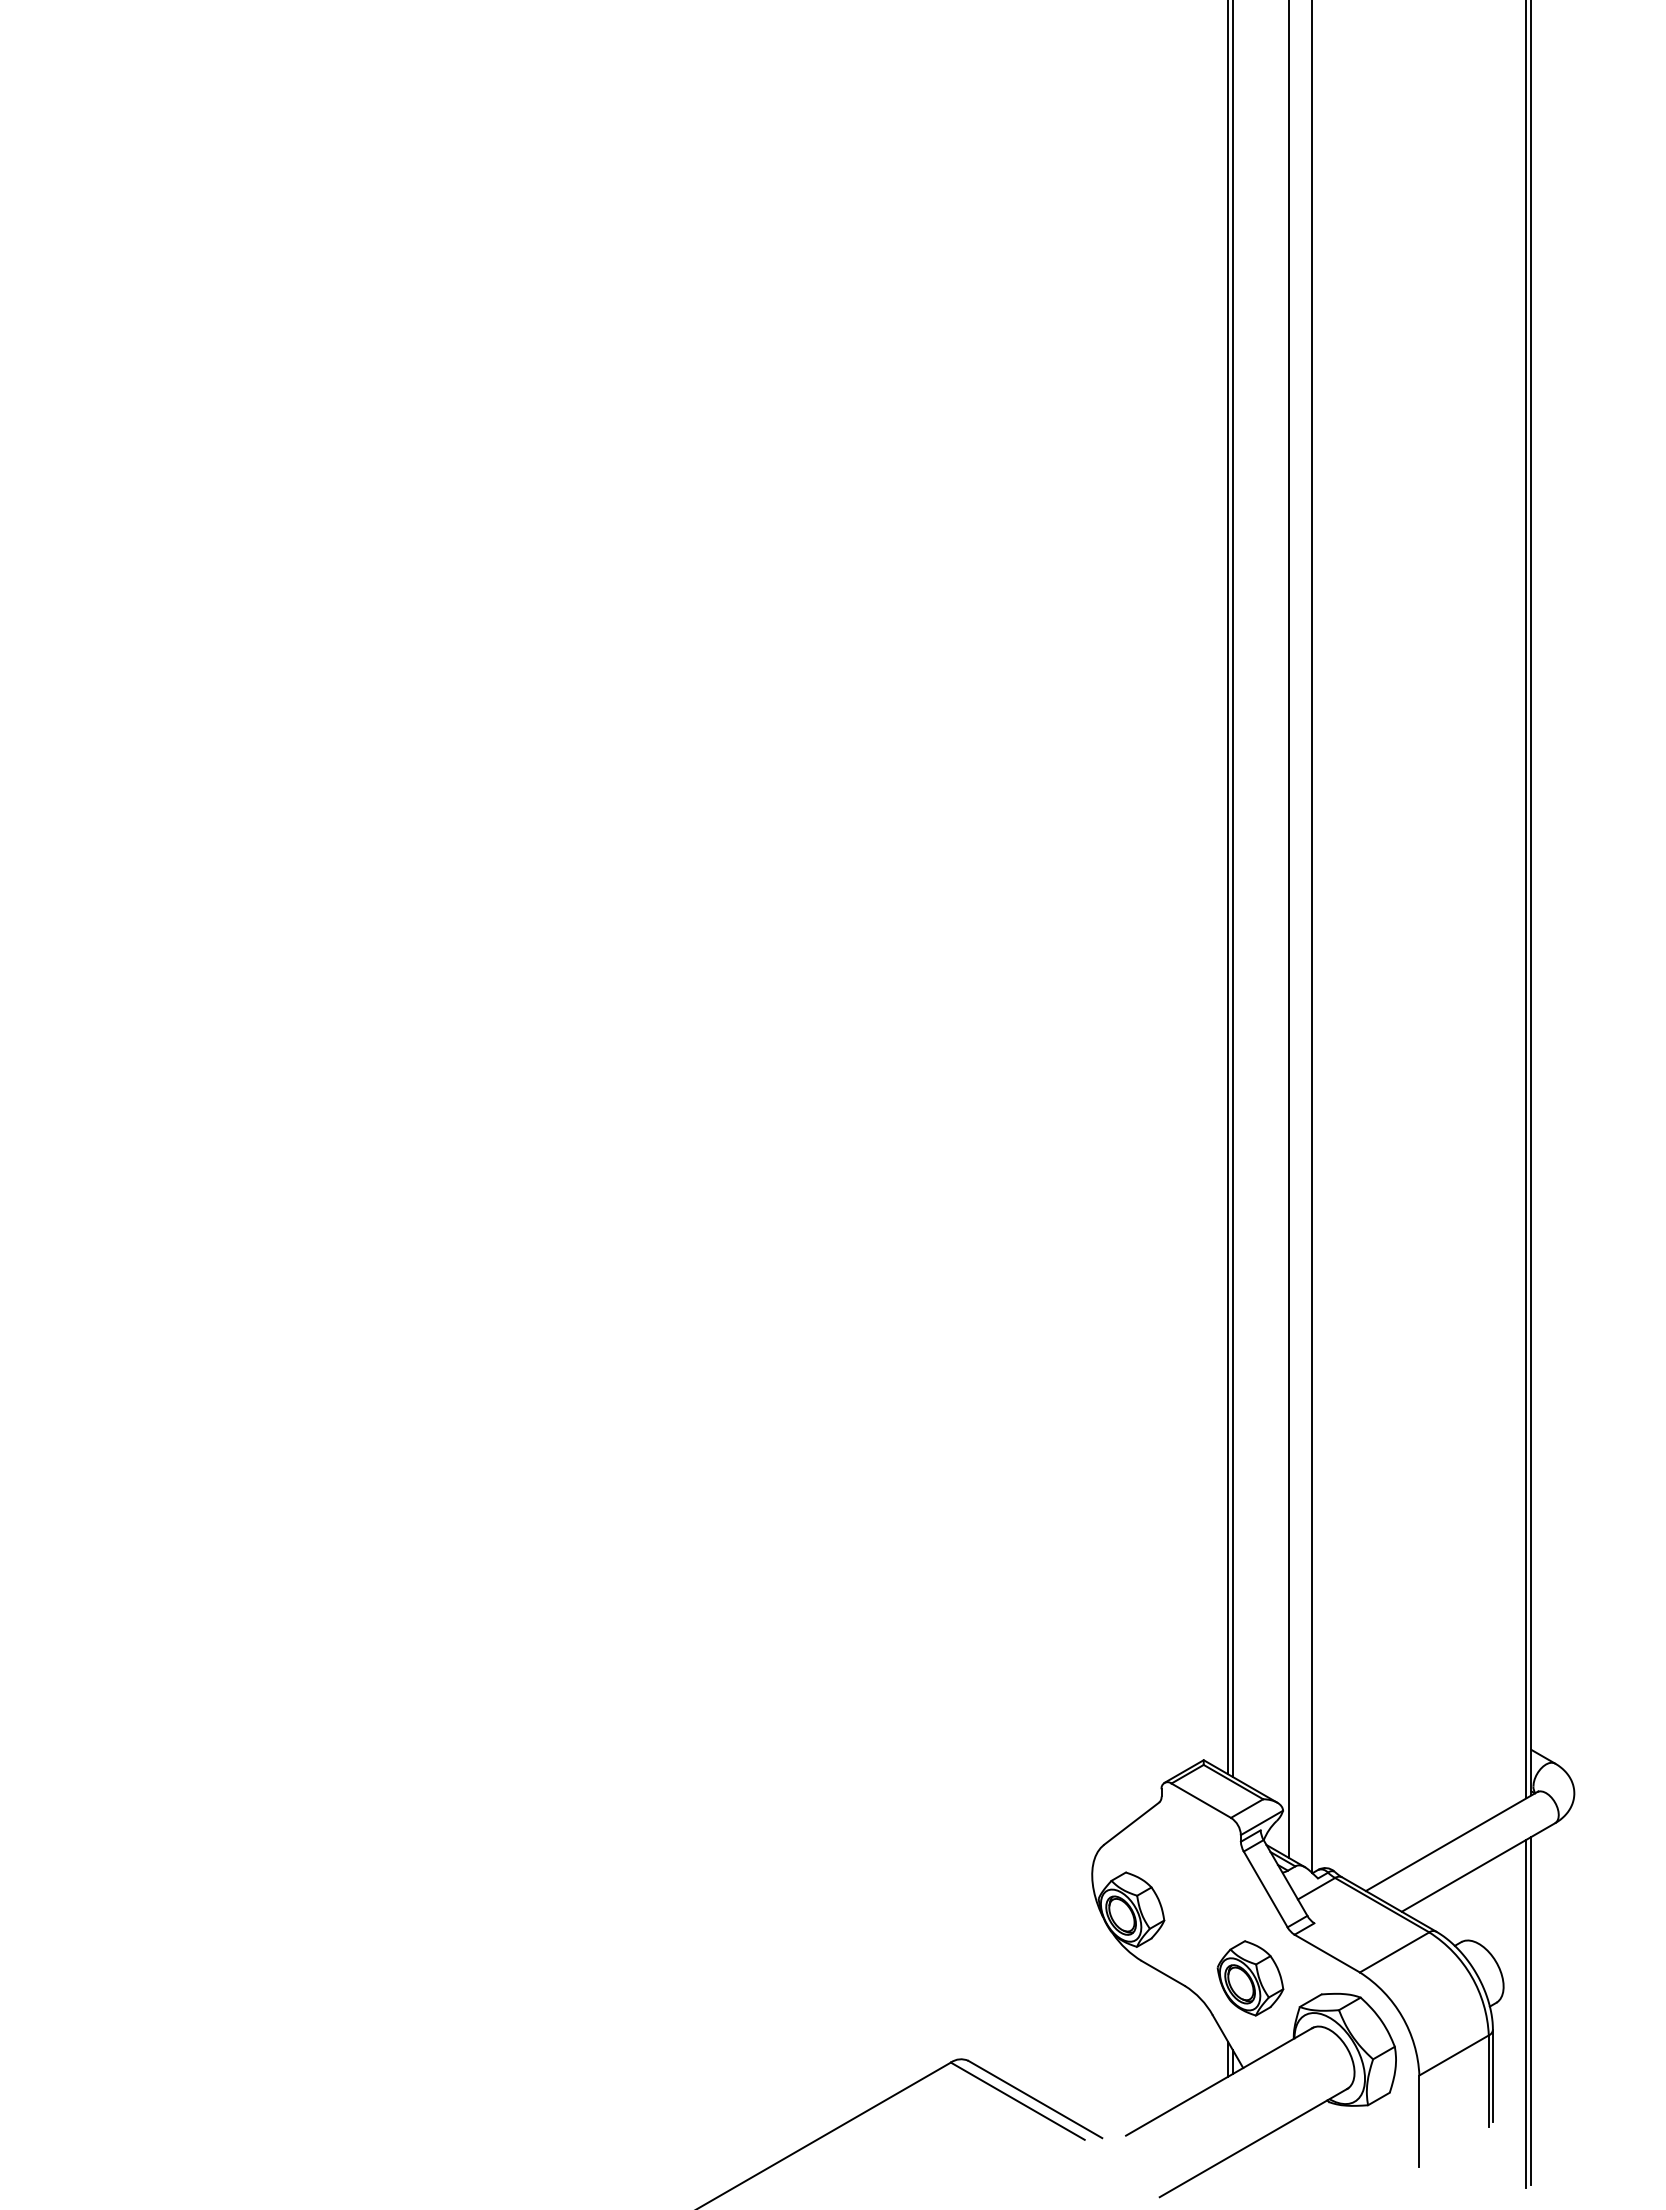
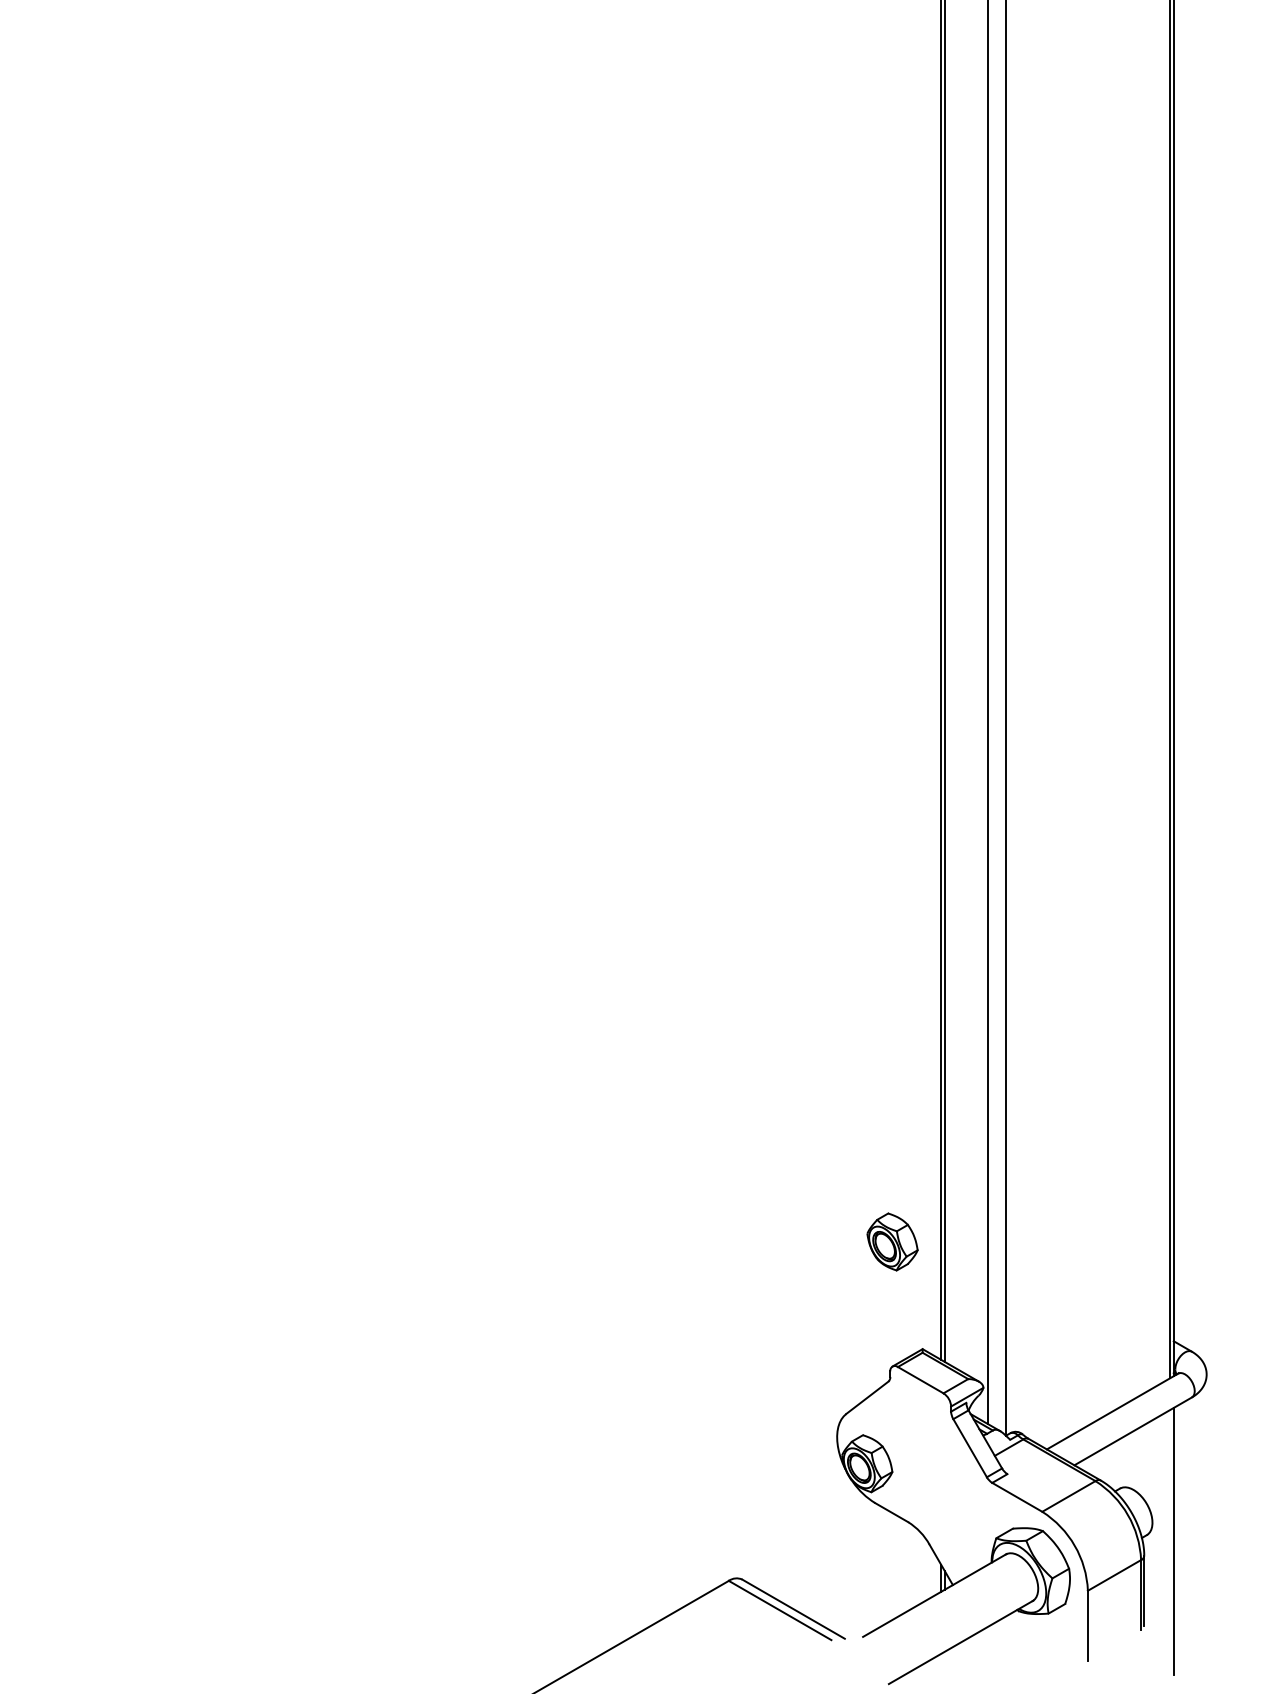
part: (1250, 1978) -> (892, 1242), moved
line: (1526, 2013) -> (1169, 1543), removed

